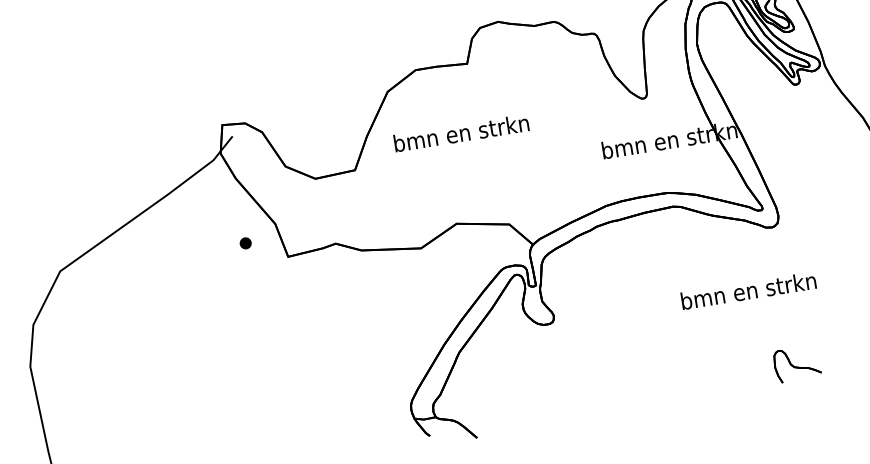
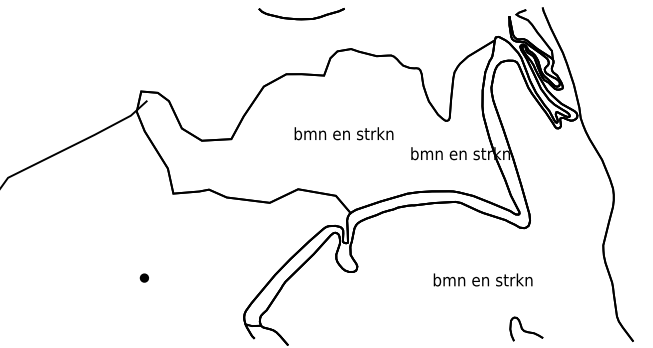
text: (460, 132) -> (343, 133), moved
part: (244, 242) -> (143, 277), moved
text: (747, 290) -> (482, 279), moved

